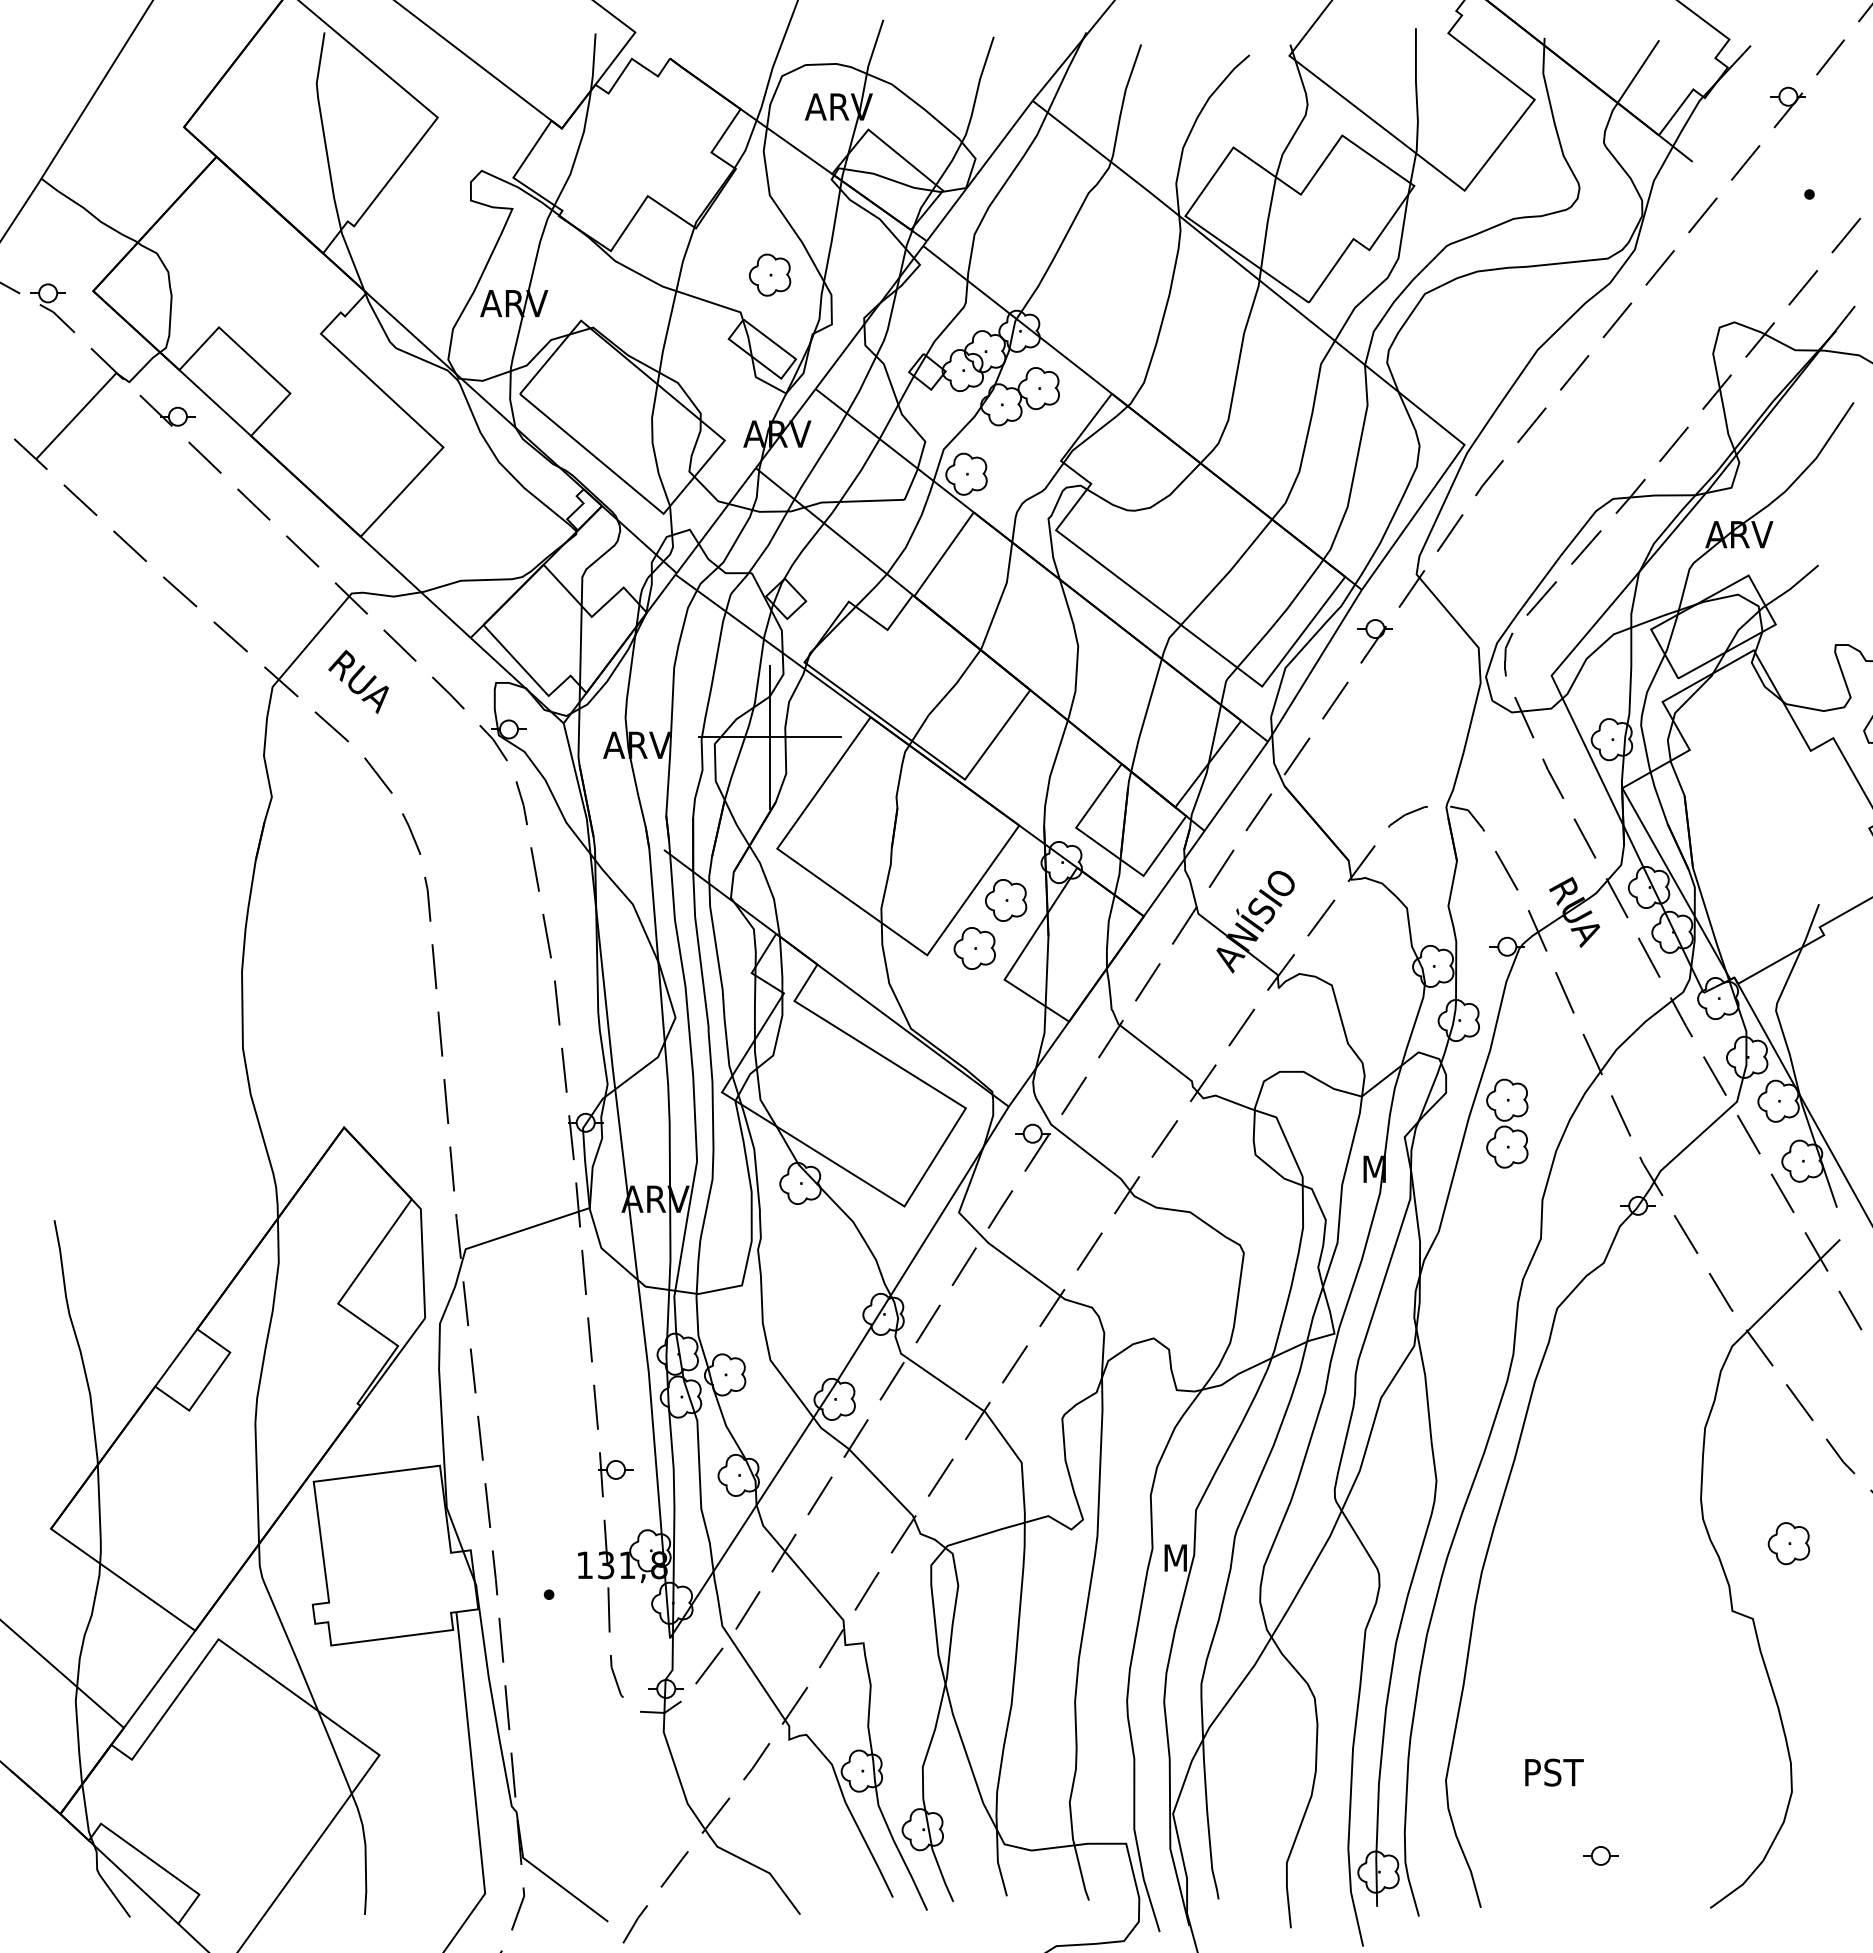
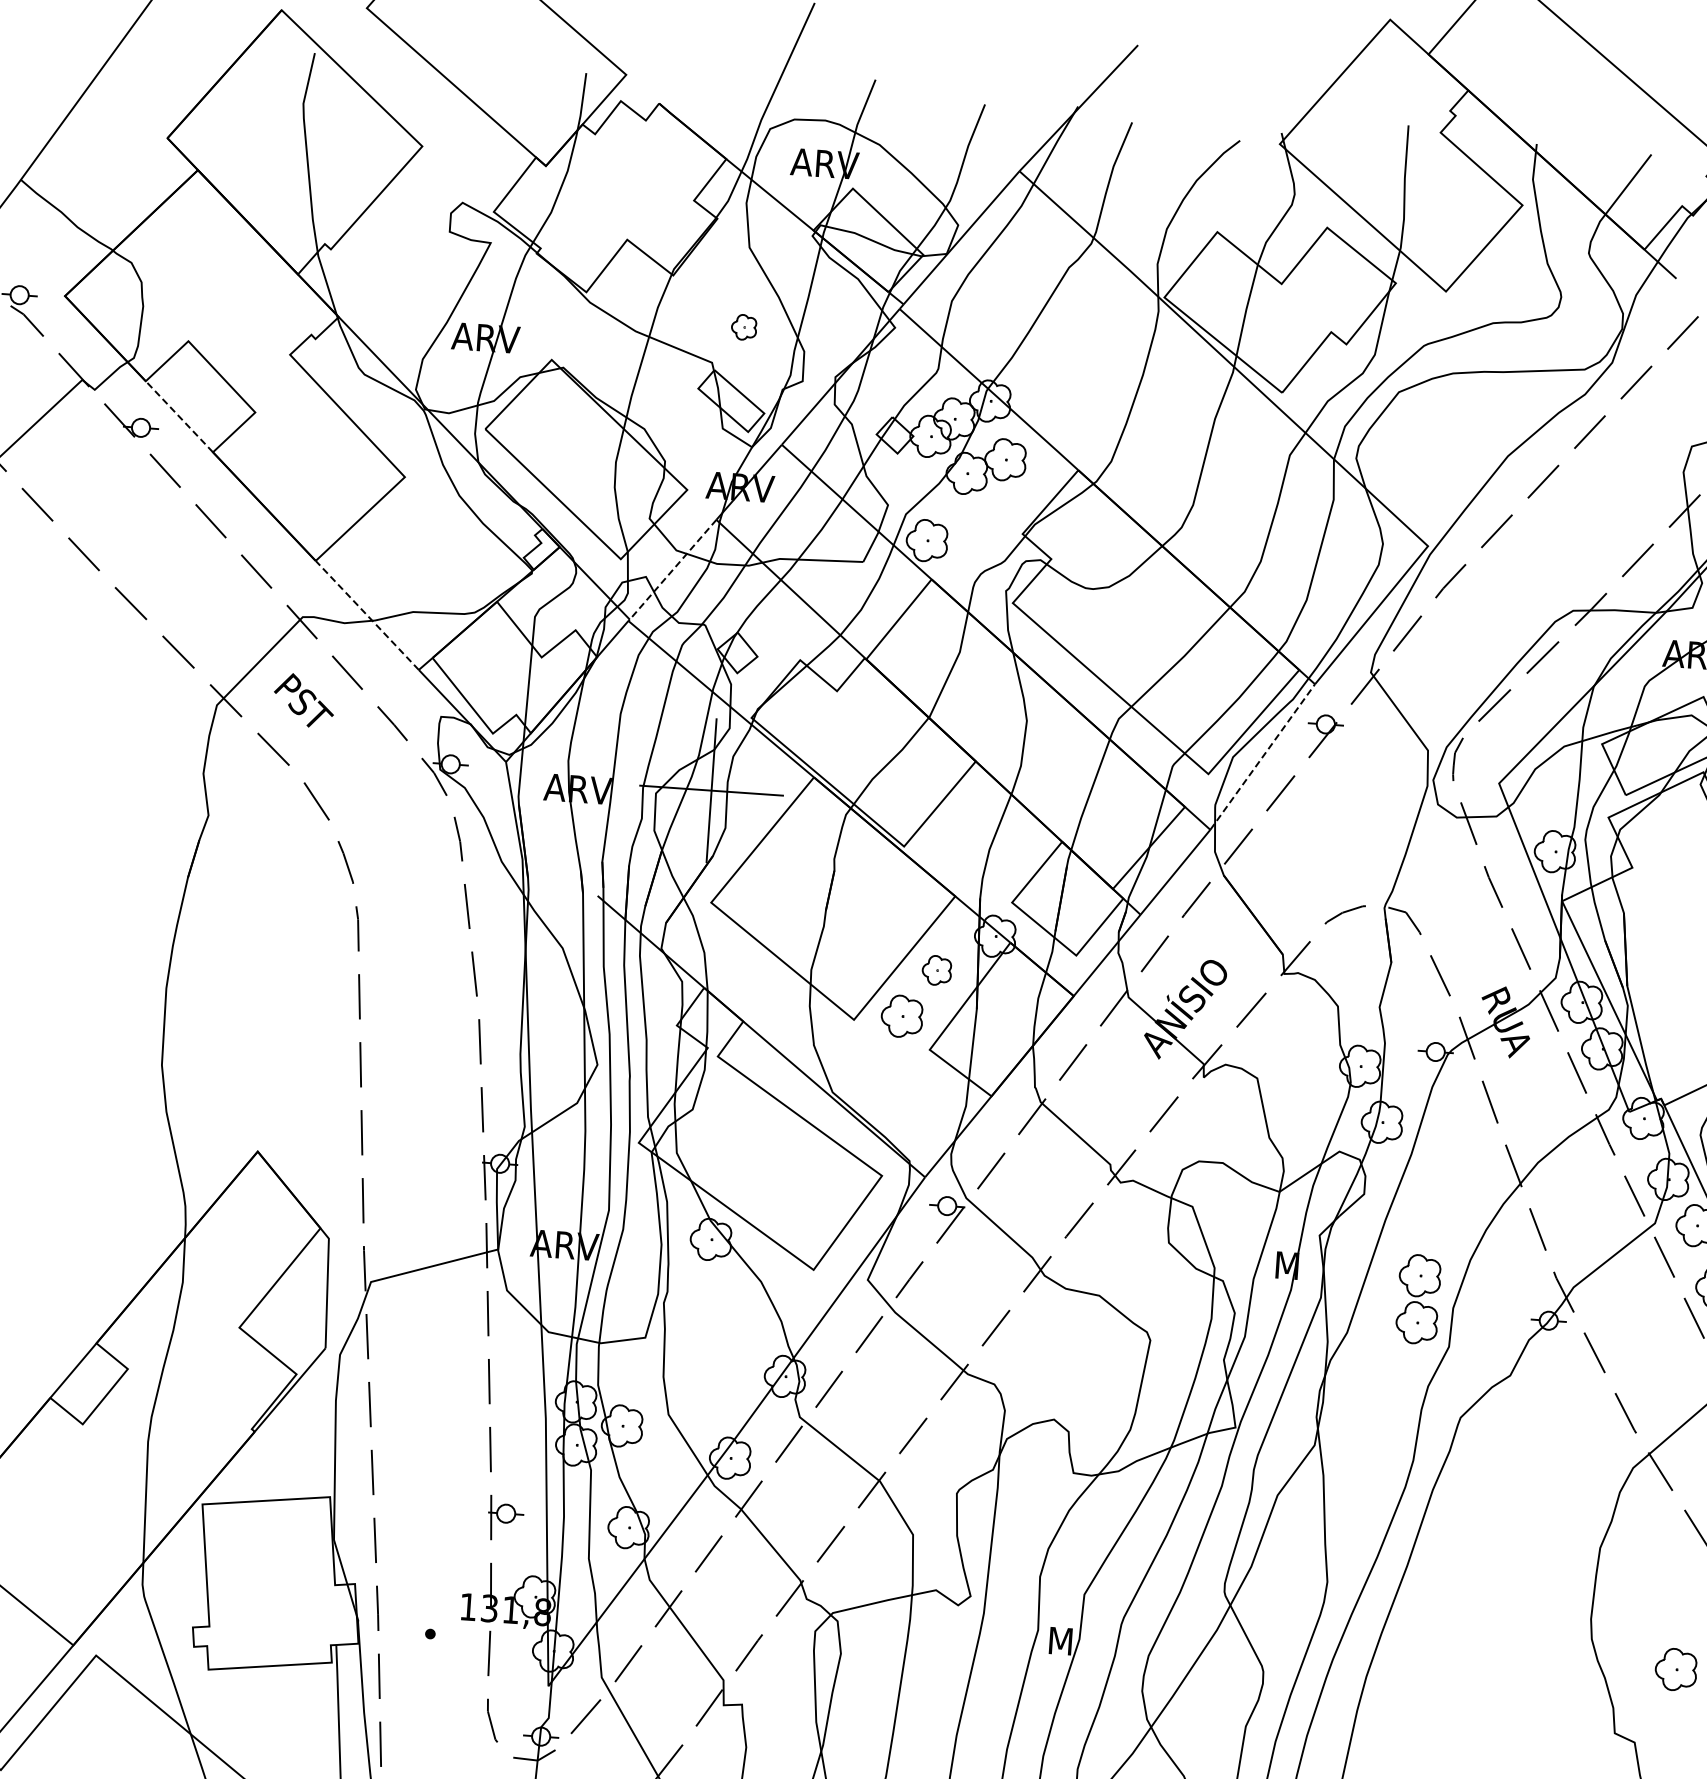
part: (769, 274) -> (743, 326), size x0.6
line: (215, 403) -> (179, 417), solid -> dashed
line: (716, 520) -> (673, 569), solid -> dashed
line: (415, 586) -> (367, 614), solid -> dashed
line: (1315, 665) -> (1263, 756), solid -> dashed
text: (363, 686) -> (308, 711), RUA -> PST
part: (1006, 900) -> (937, 970), size x0.7
part: (1507, 1123) -> (1418, 1299), moved

